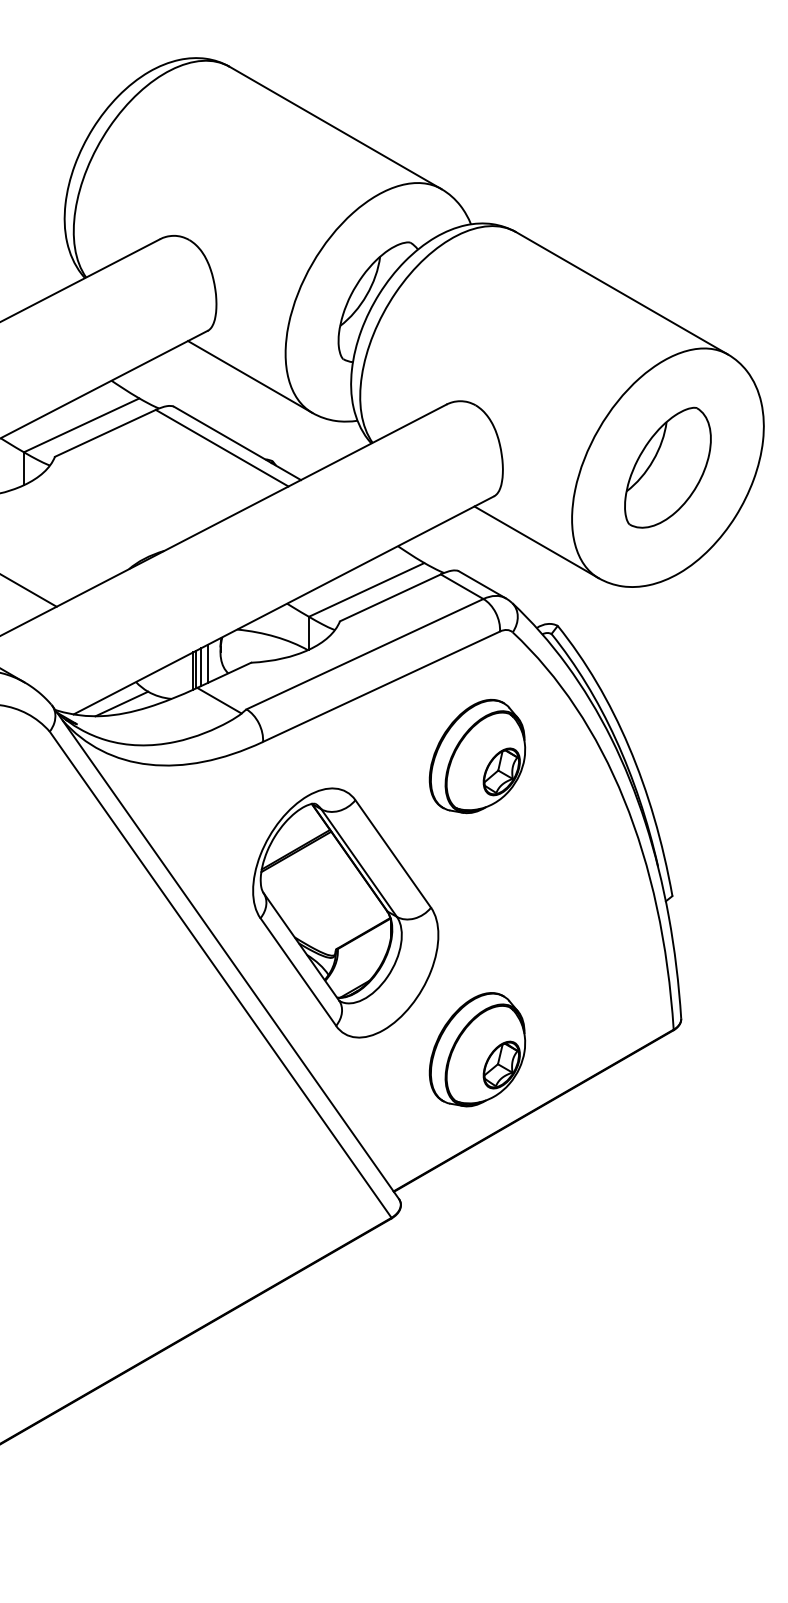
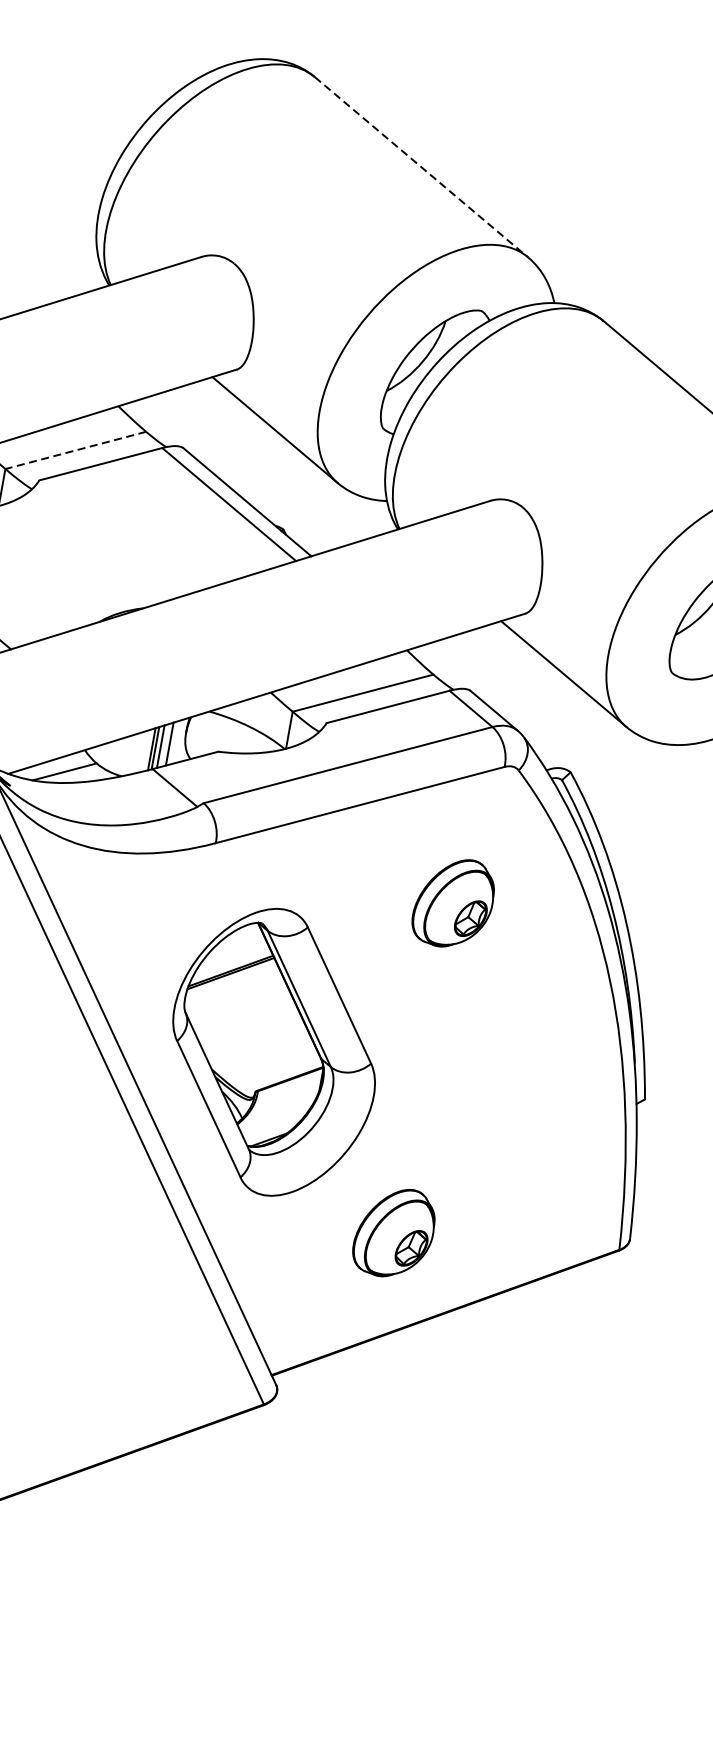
line: (336, 128) -> (422, 168), solid -> dashed
line: (81, 425) -> (75, 450), solid -> dashed
part: (477, 756) -> (453, 902), size x0.7
part: (477, 1049) -> (394, 1232), size x0.7

